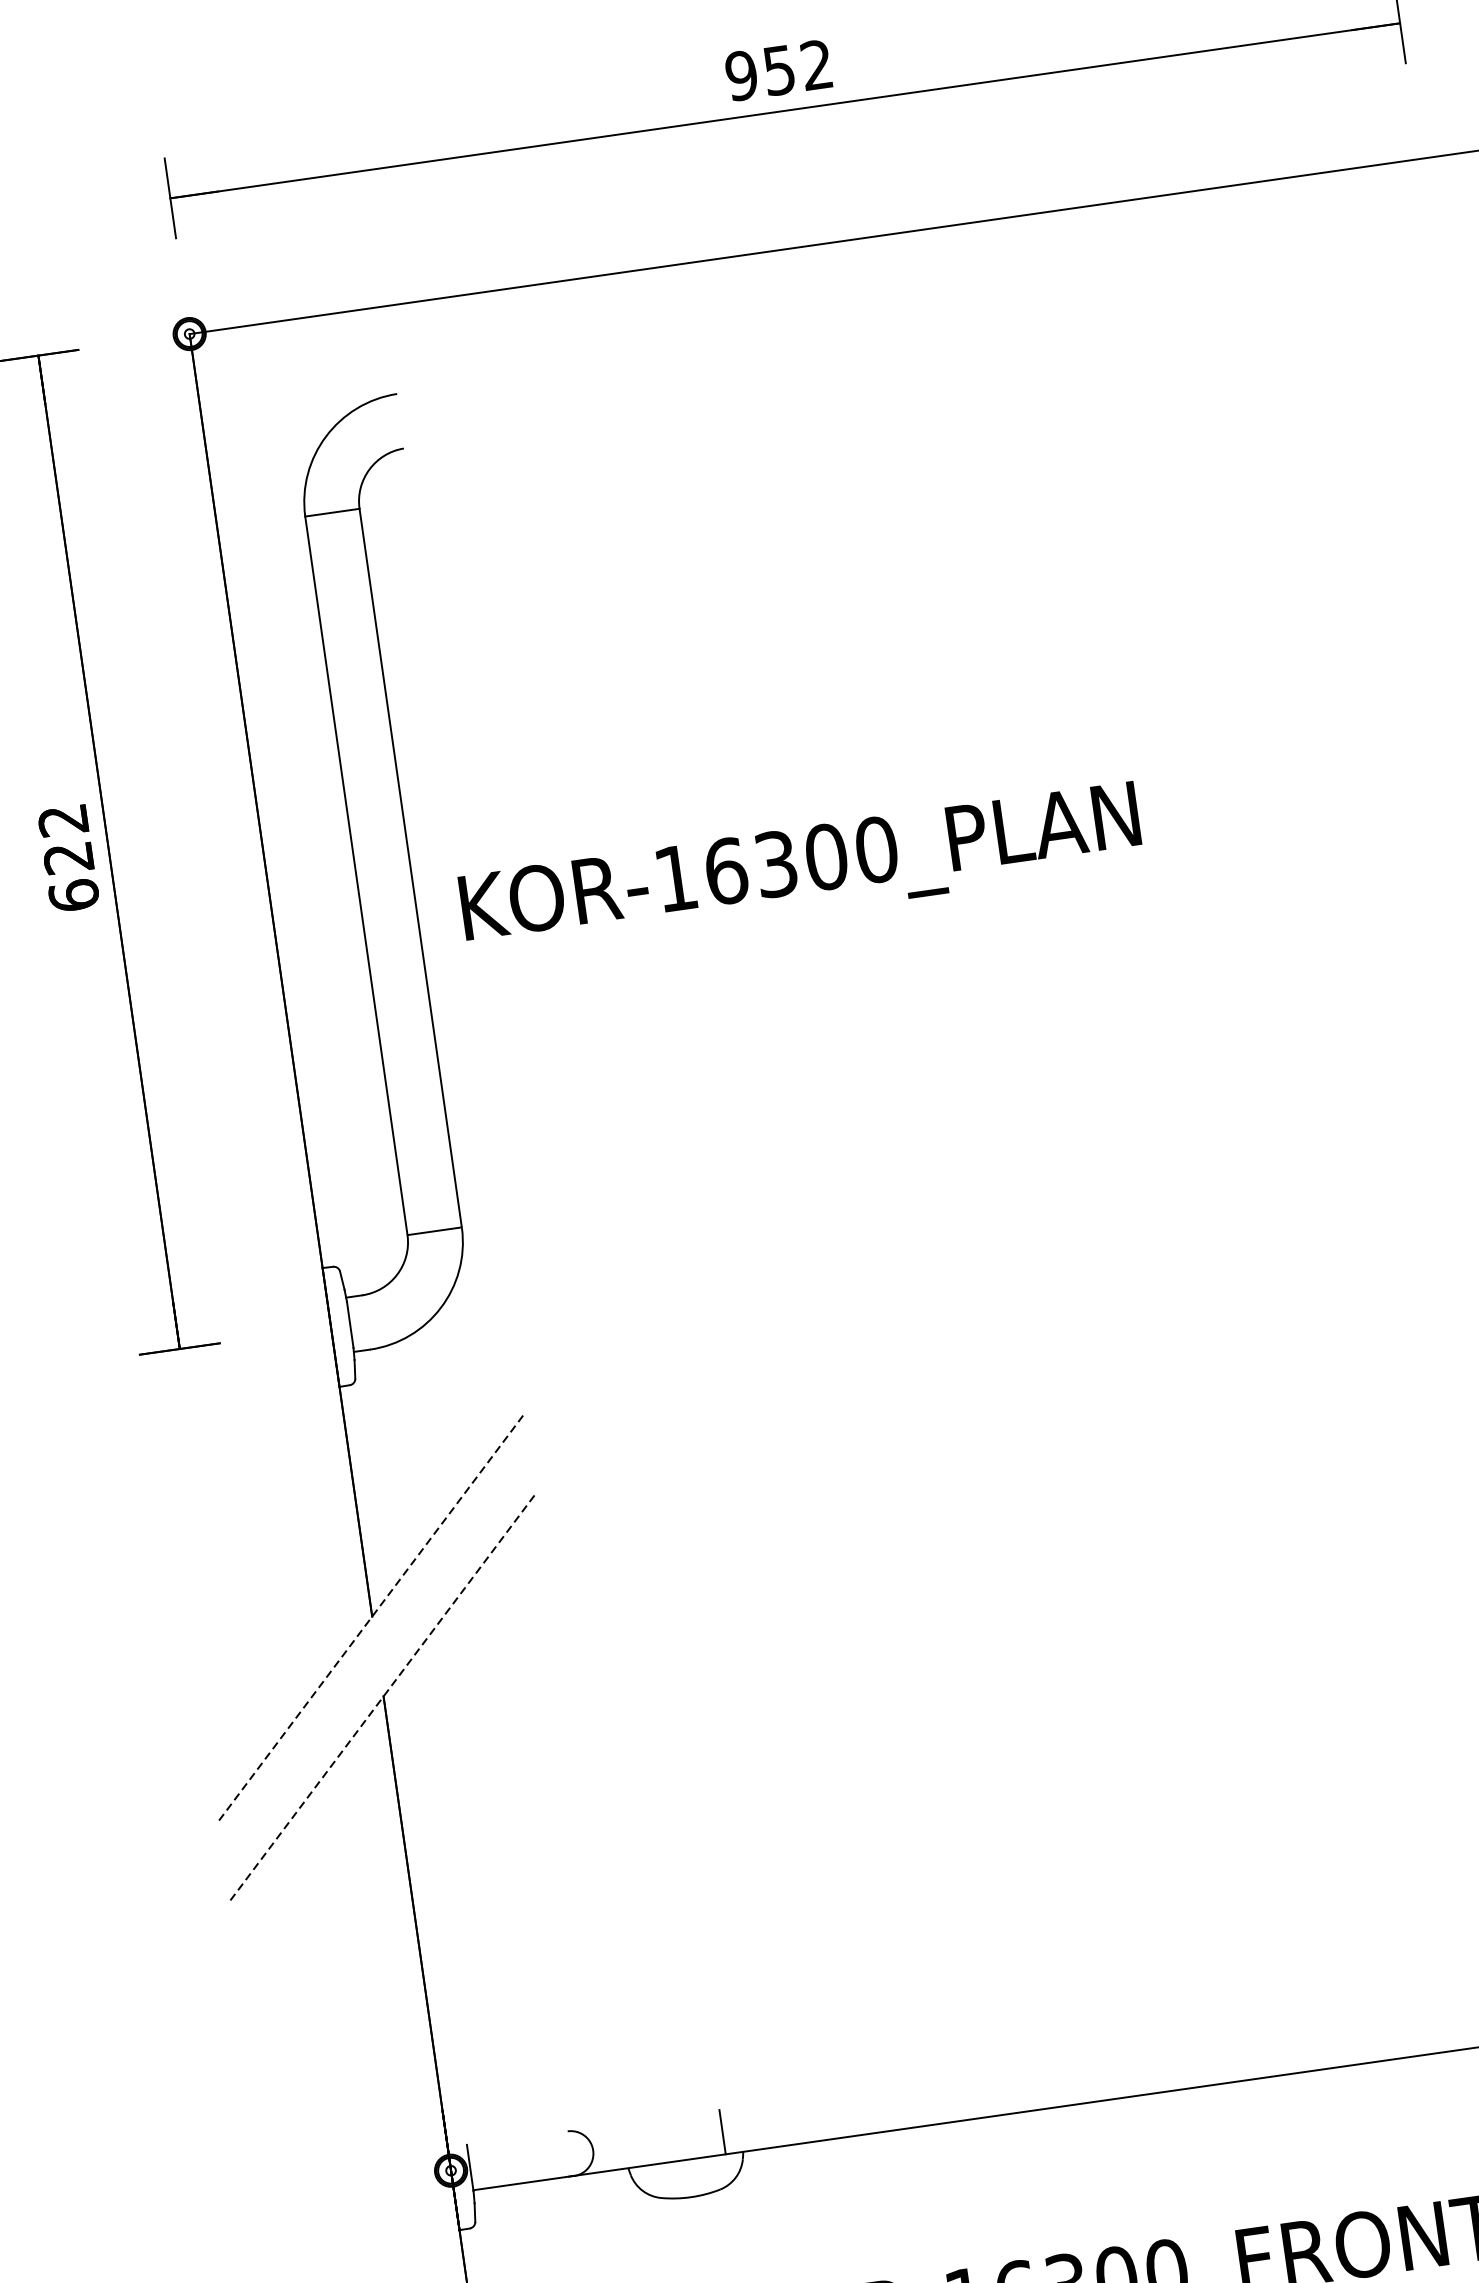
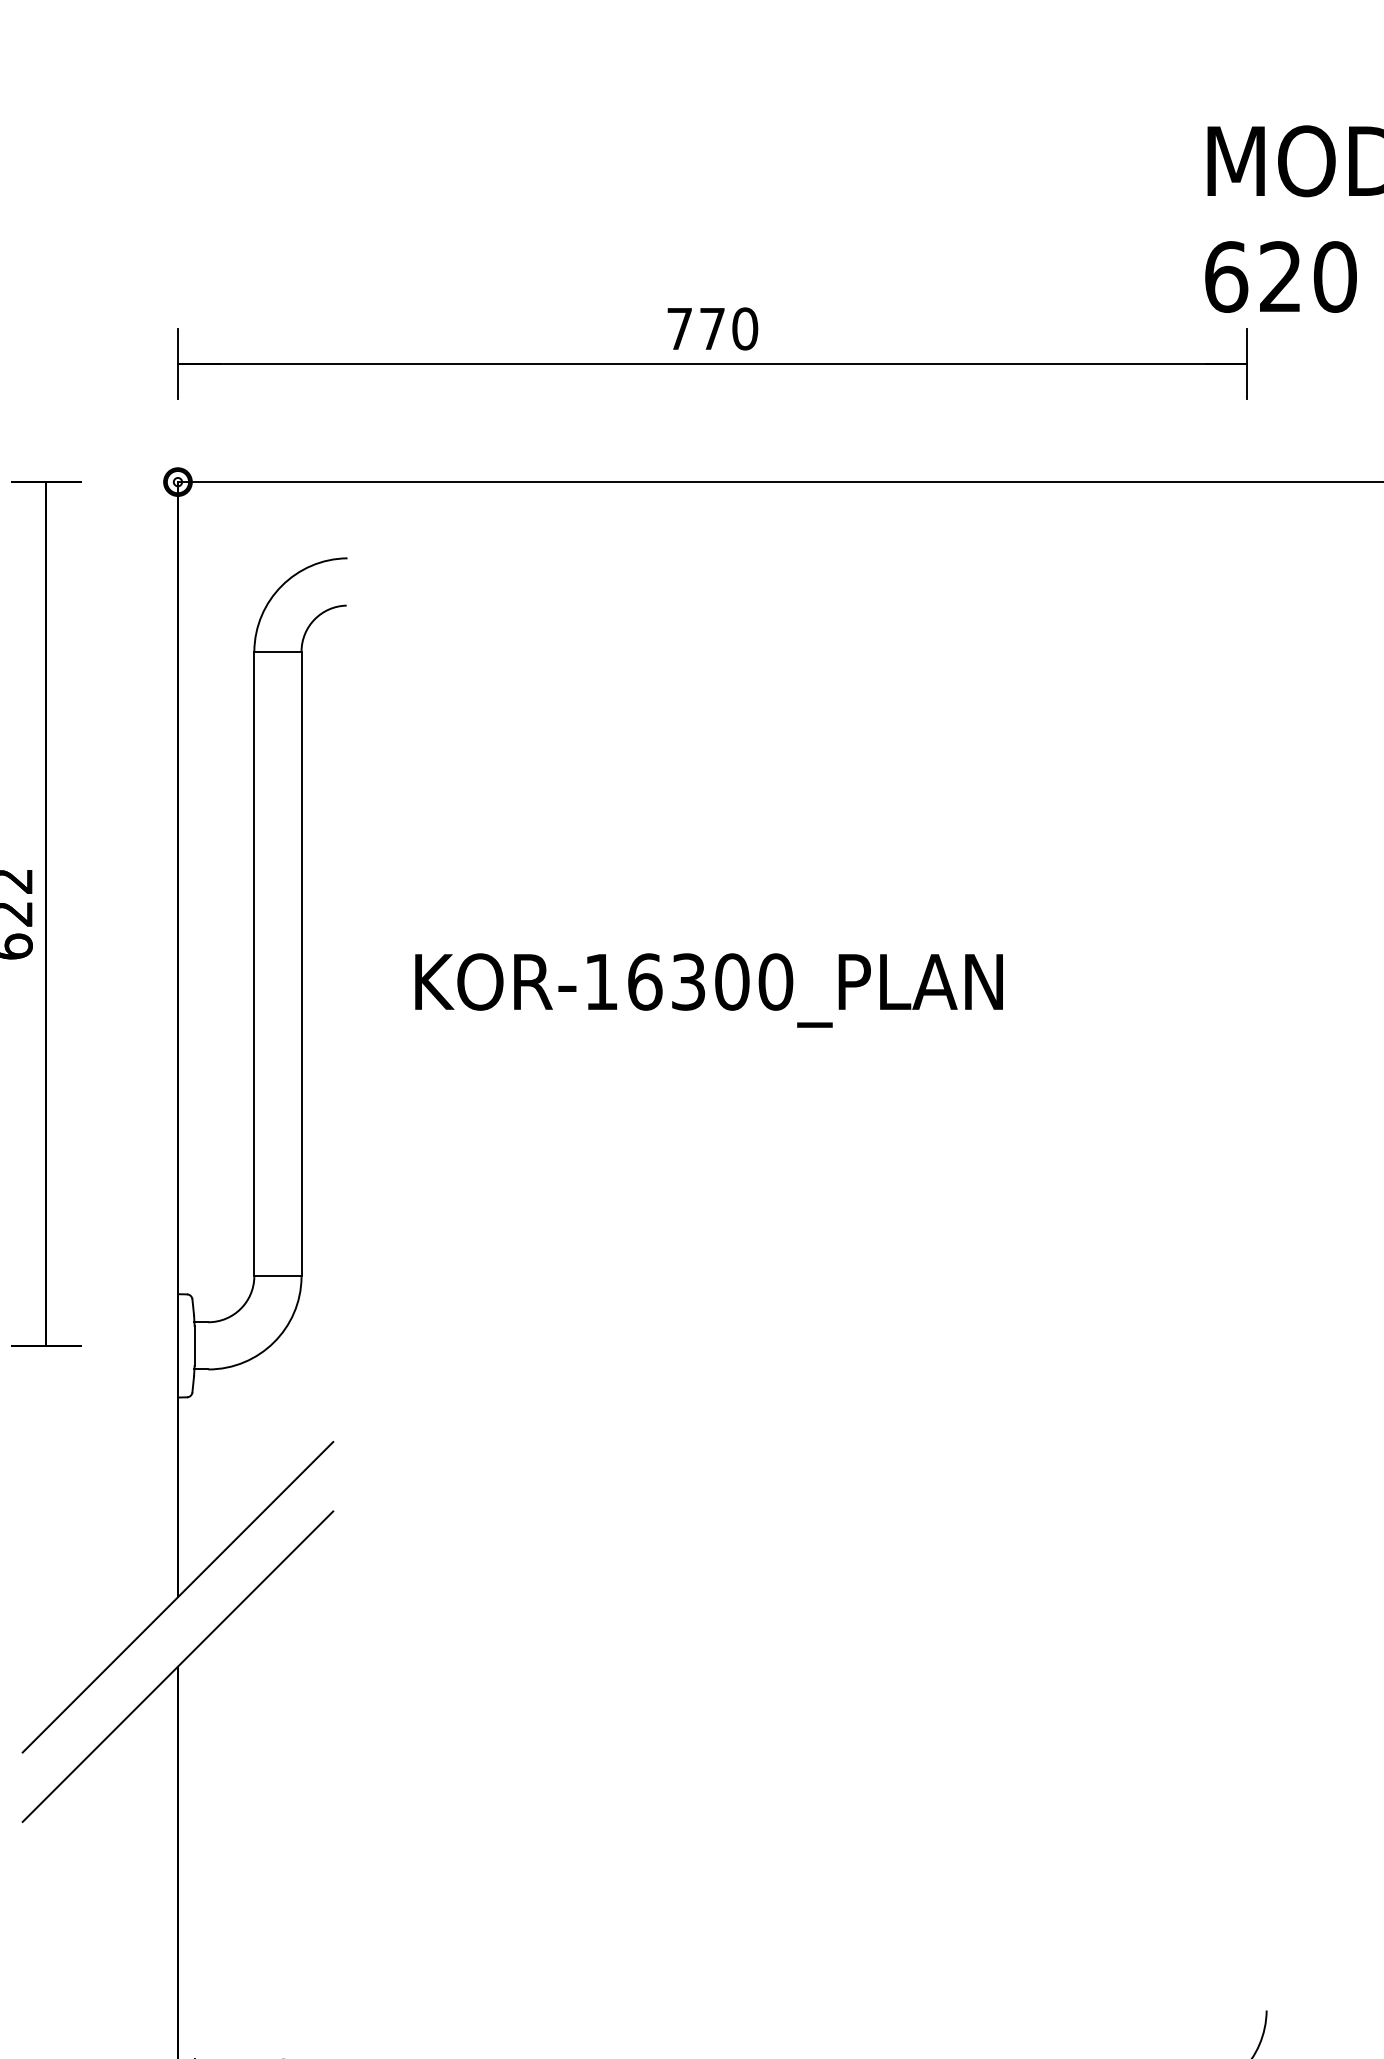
text: (779, 69) -> (712, 328), 952 -> 770
text: (800, 870) -> (708, 990), moved
line: (371, 1616) -> (177, 1597), dashed -> solid
line: (383, 1696) -> (177, 1666), dashed -> solid

